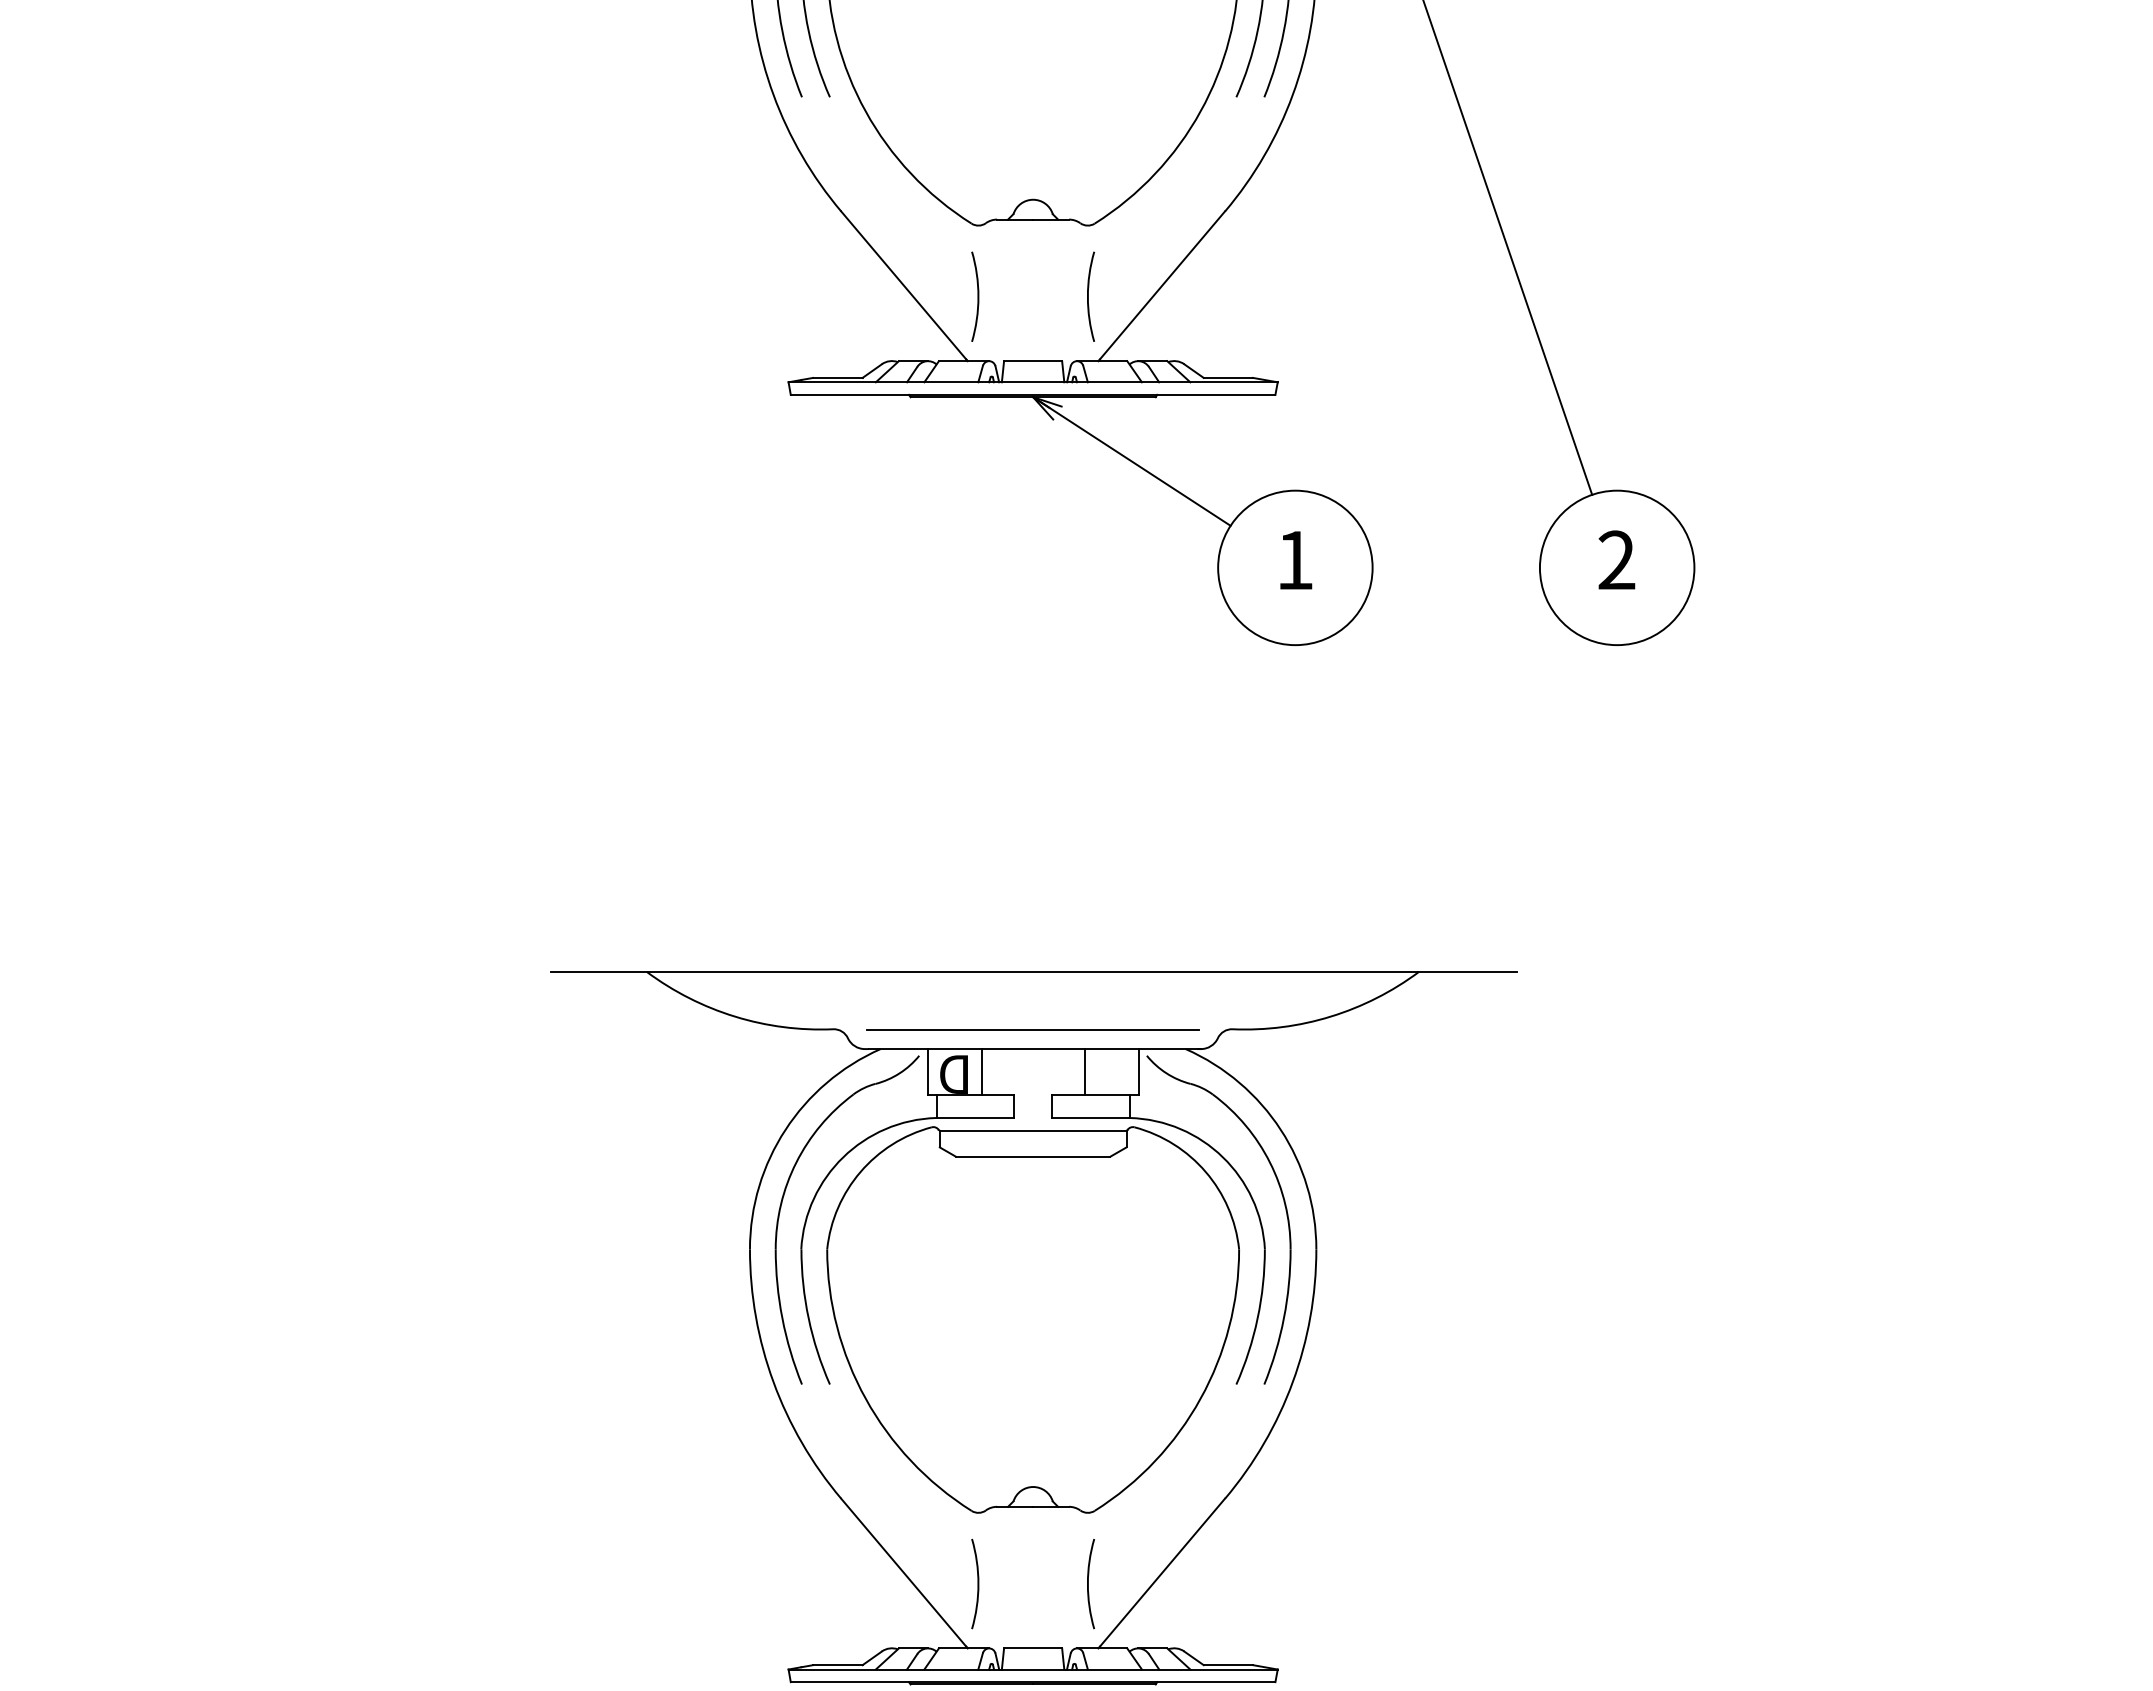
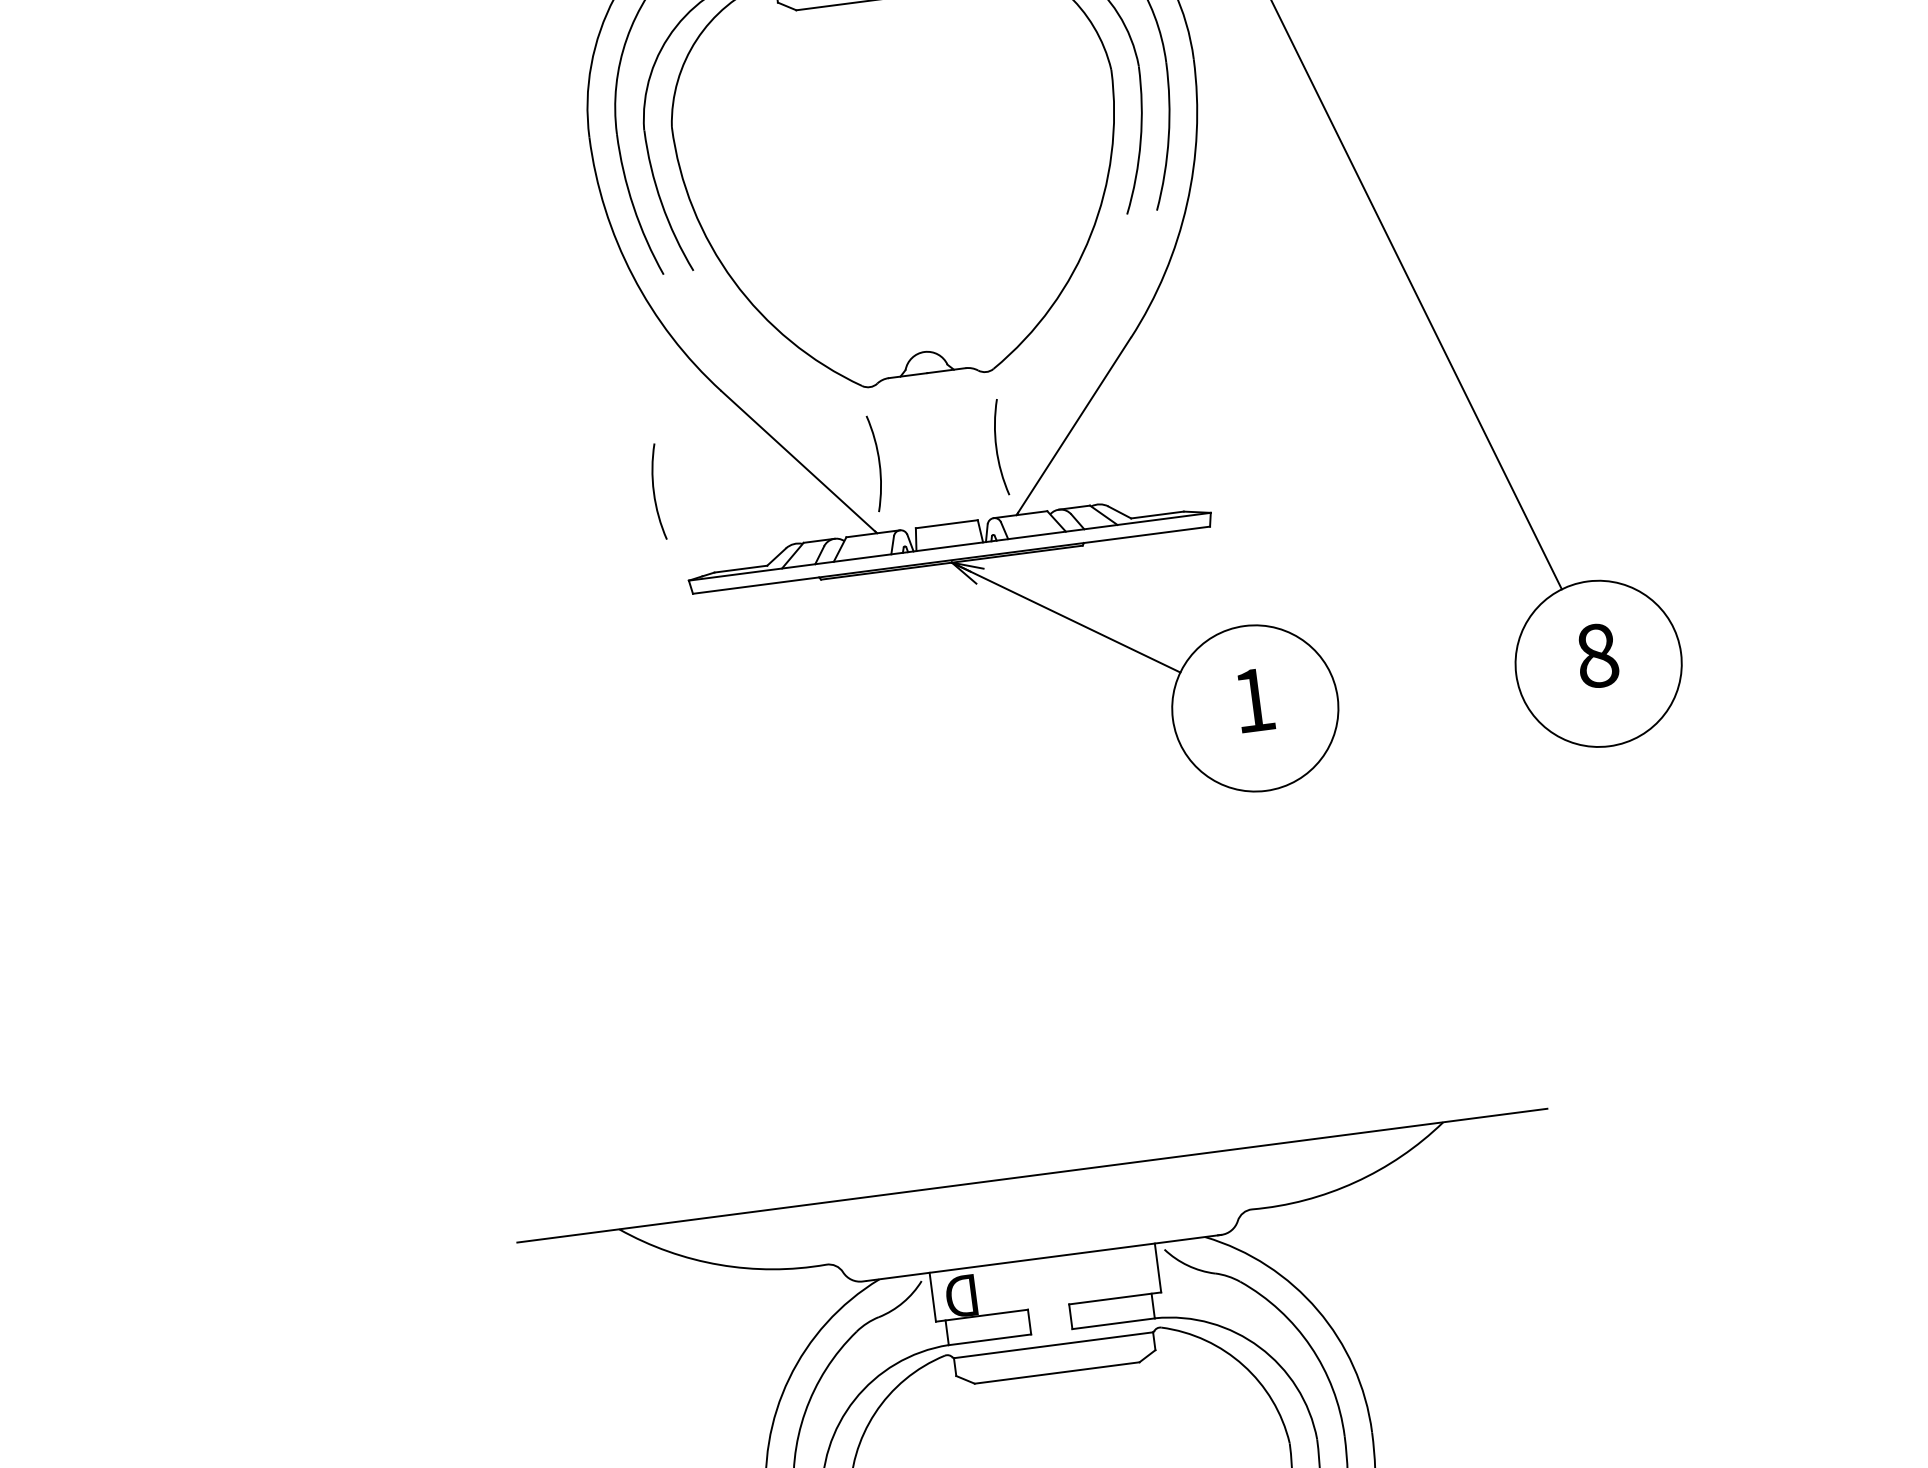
arc: (767, 296) -> (654, 492), added
text: (1616, 560) -> (1596, 656), 2 -> 8
line: (1032, 1029) -> (1038, 1237), removed
line: (981, 1071) -> (990, 1289), removed
line: (1084, 1071) -> (1100, 1274), removed

